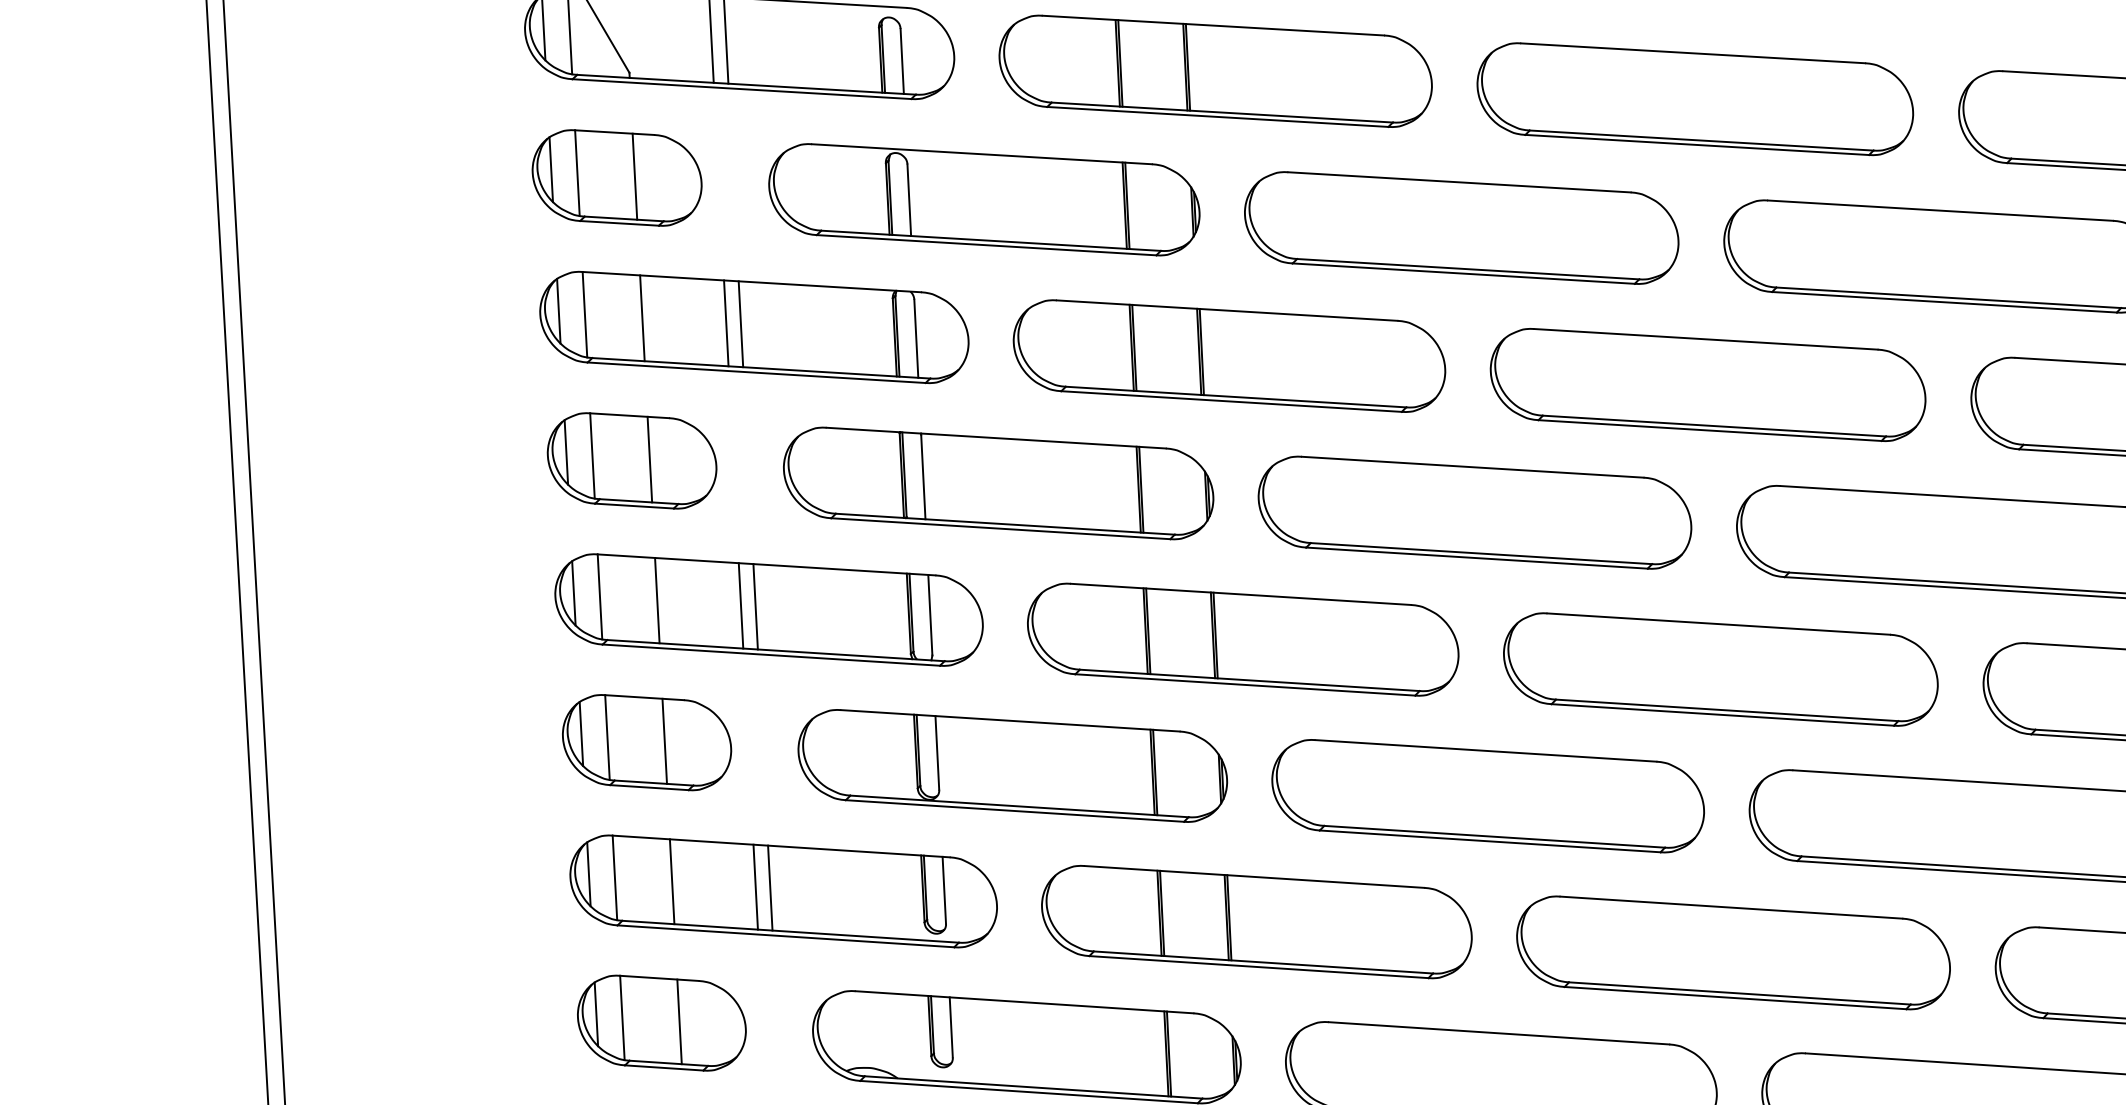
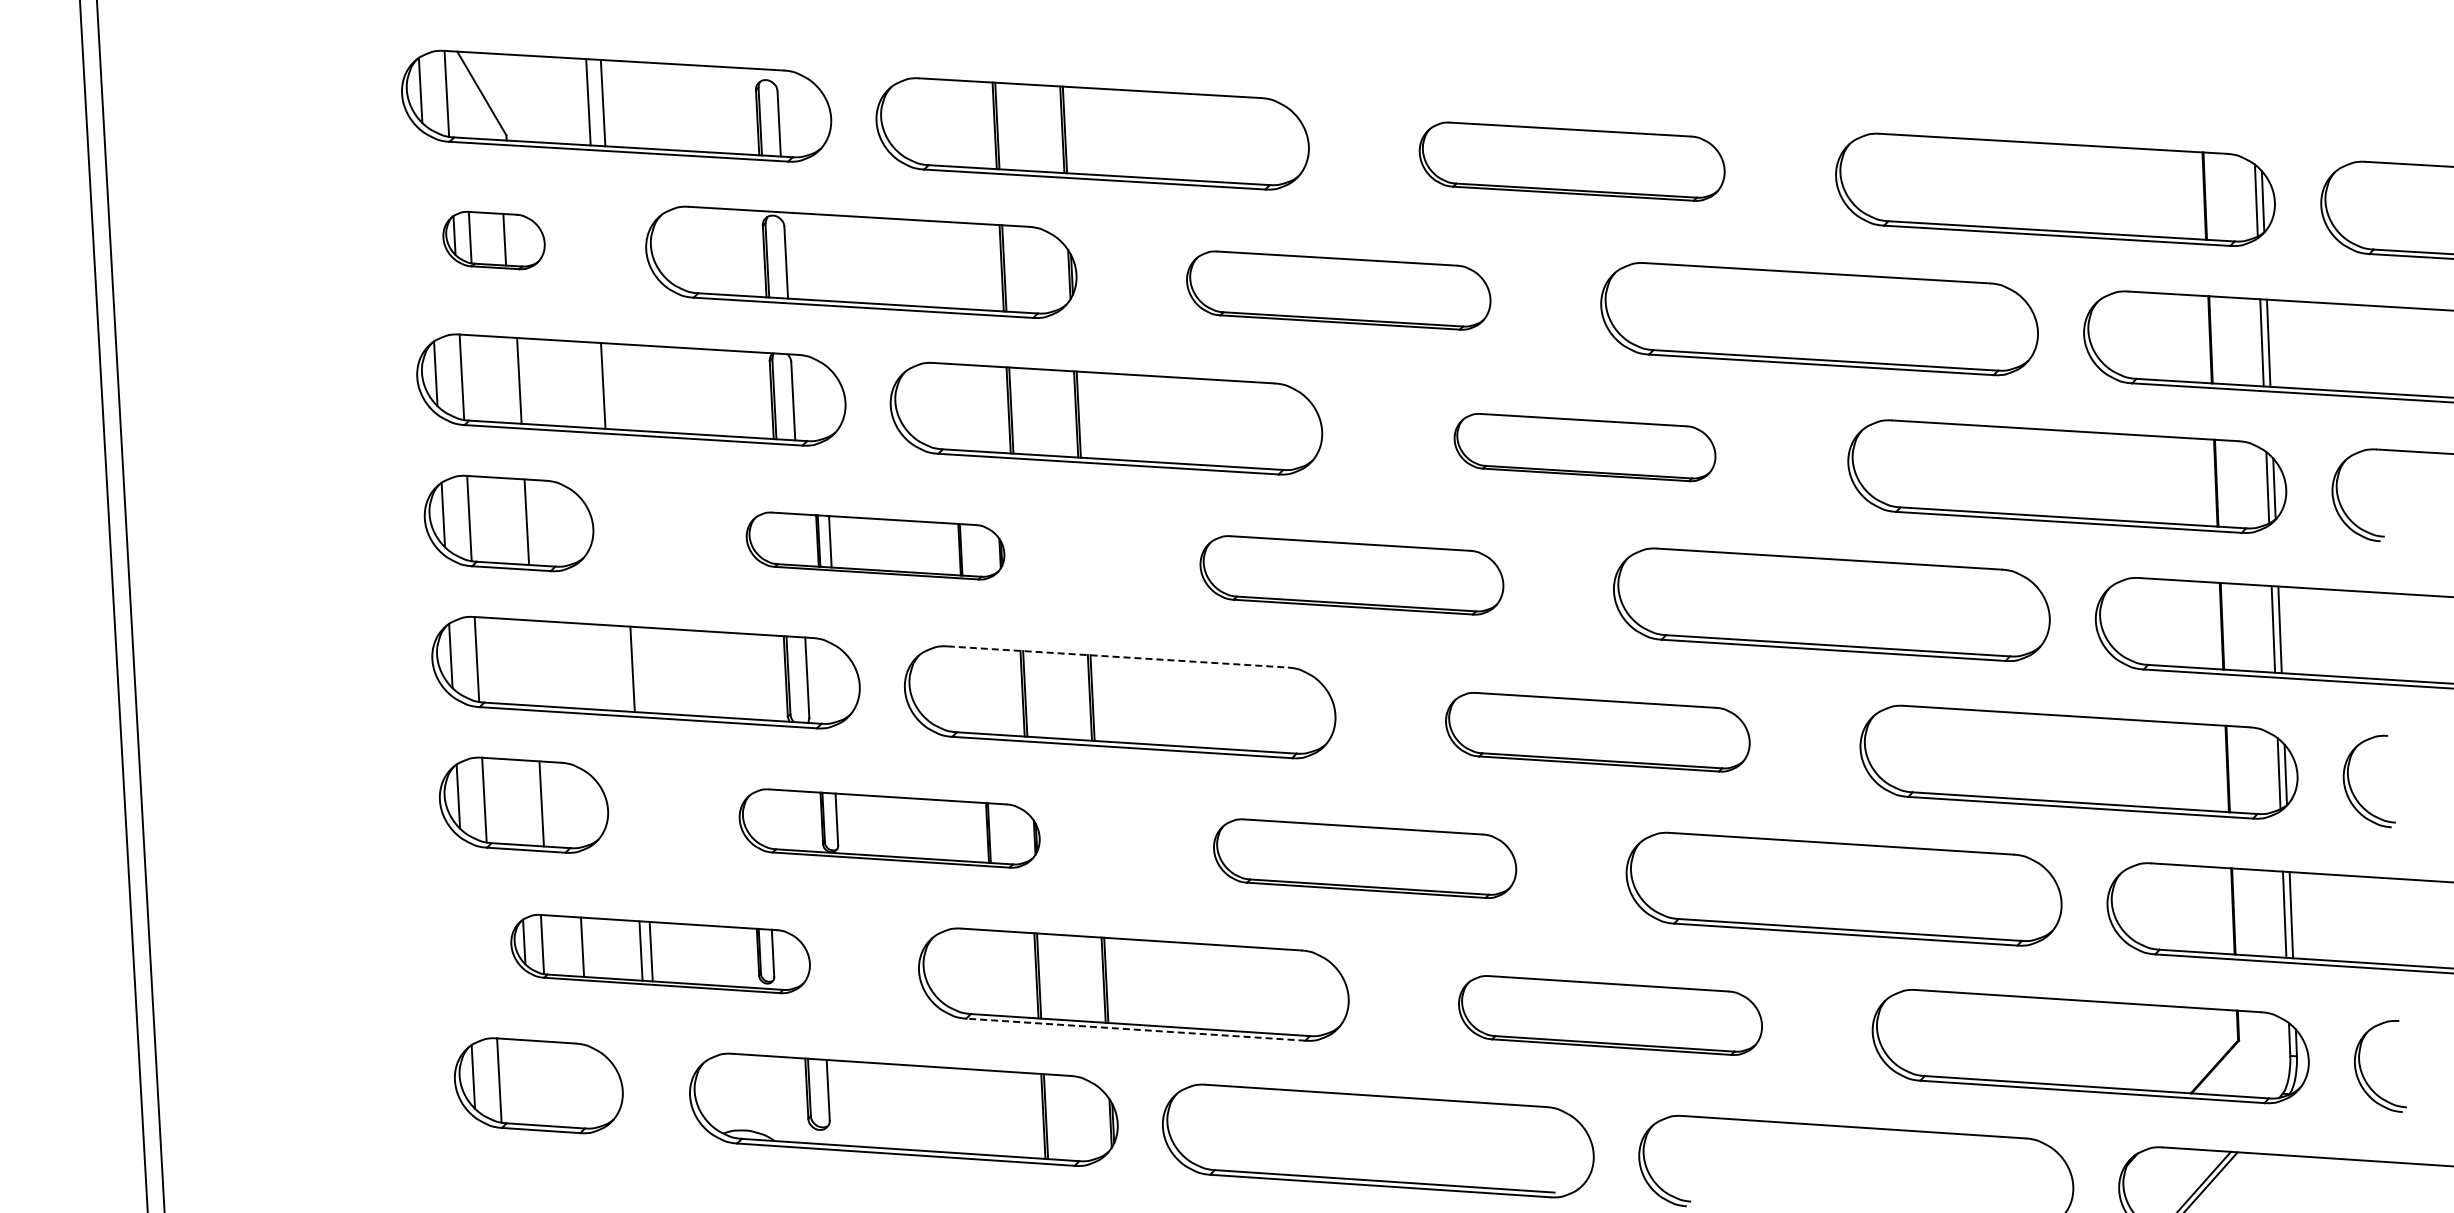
part: (1694, 98) -> (1571, 161), size x0.7
part: (616, 177) -> (493, 240), size x0.6
part: (1461, 227) -> (1338, 290), size x0.7
line: (740, 323) -> (617, 386), removed
part: (1707, 384) -> (1584, 447), size x0.6
part: (998, 482) -> (875, 545), size x0.6
part: (1474, 512) -> (1351, 575), size x0.7
line: (1241, 594) -> (1118, 657), solid -> dashed
line: (657, 599) -> (534, 662), removed
line: (740, 605) -> (617, 668), removed
part: (1720, 669) -> (1597, 732), size x0.7
part: (1012, 765) -> (889, 828), size x0.7
part: (1487, 795) -> (1364, 858), size x0.7
part: (783, 890) -> (660, 953), size x0.7
part: (1733, 952) -> (1610, 1015), size x0.7
line: (1258, 966) -> (1135, 1029), solid -> dashed
line: (679, 1021) -> (556, 1084), removed

